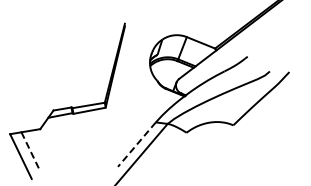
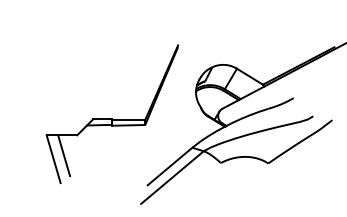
line: (136, 144) -> (169, 166), dashed -> solid
line: (31, 152) -> (64, 156), dashed -> solid

